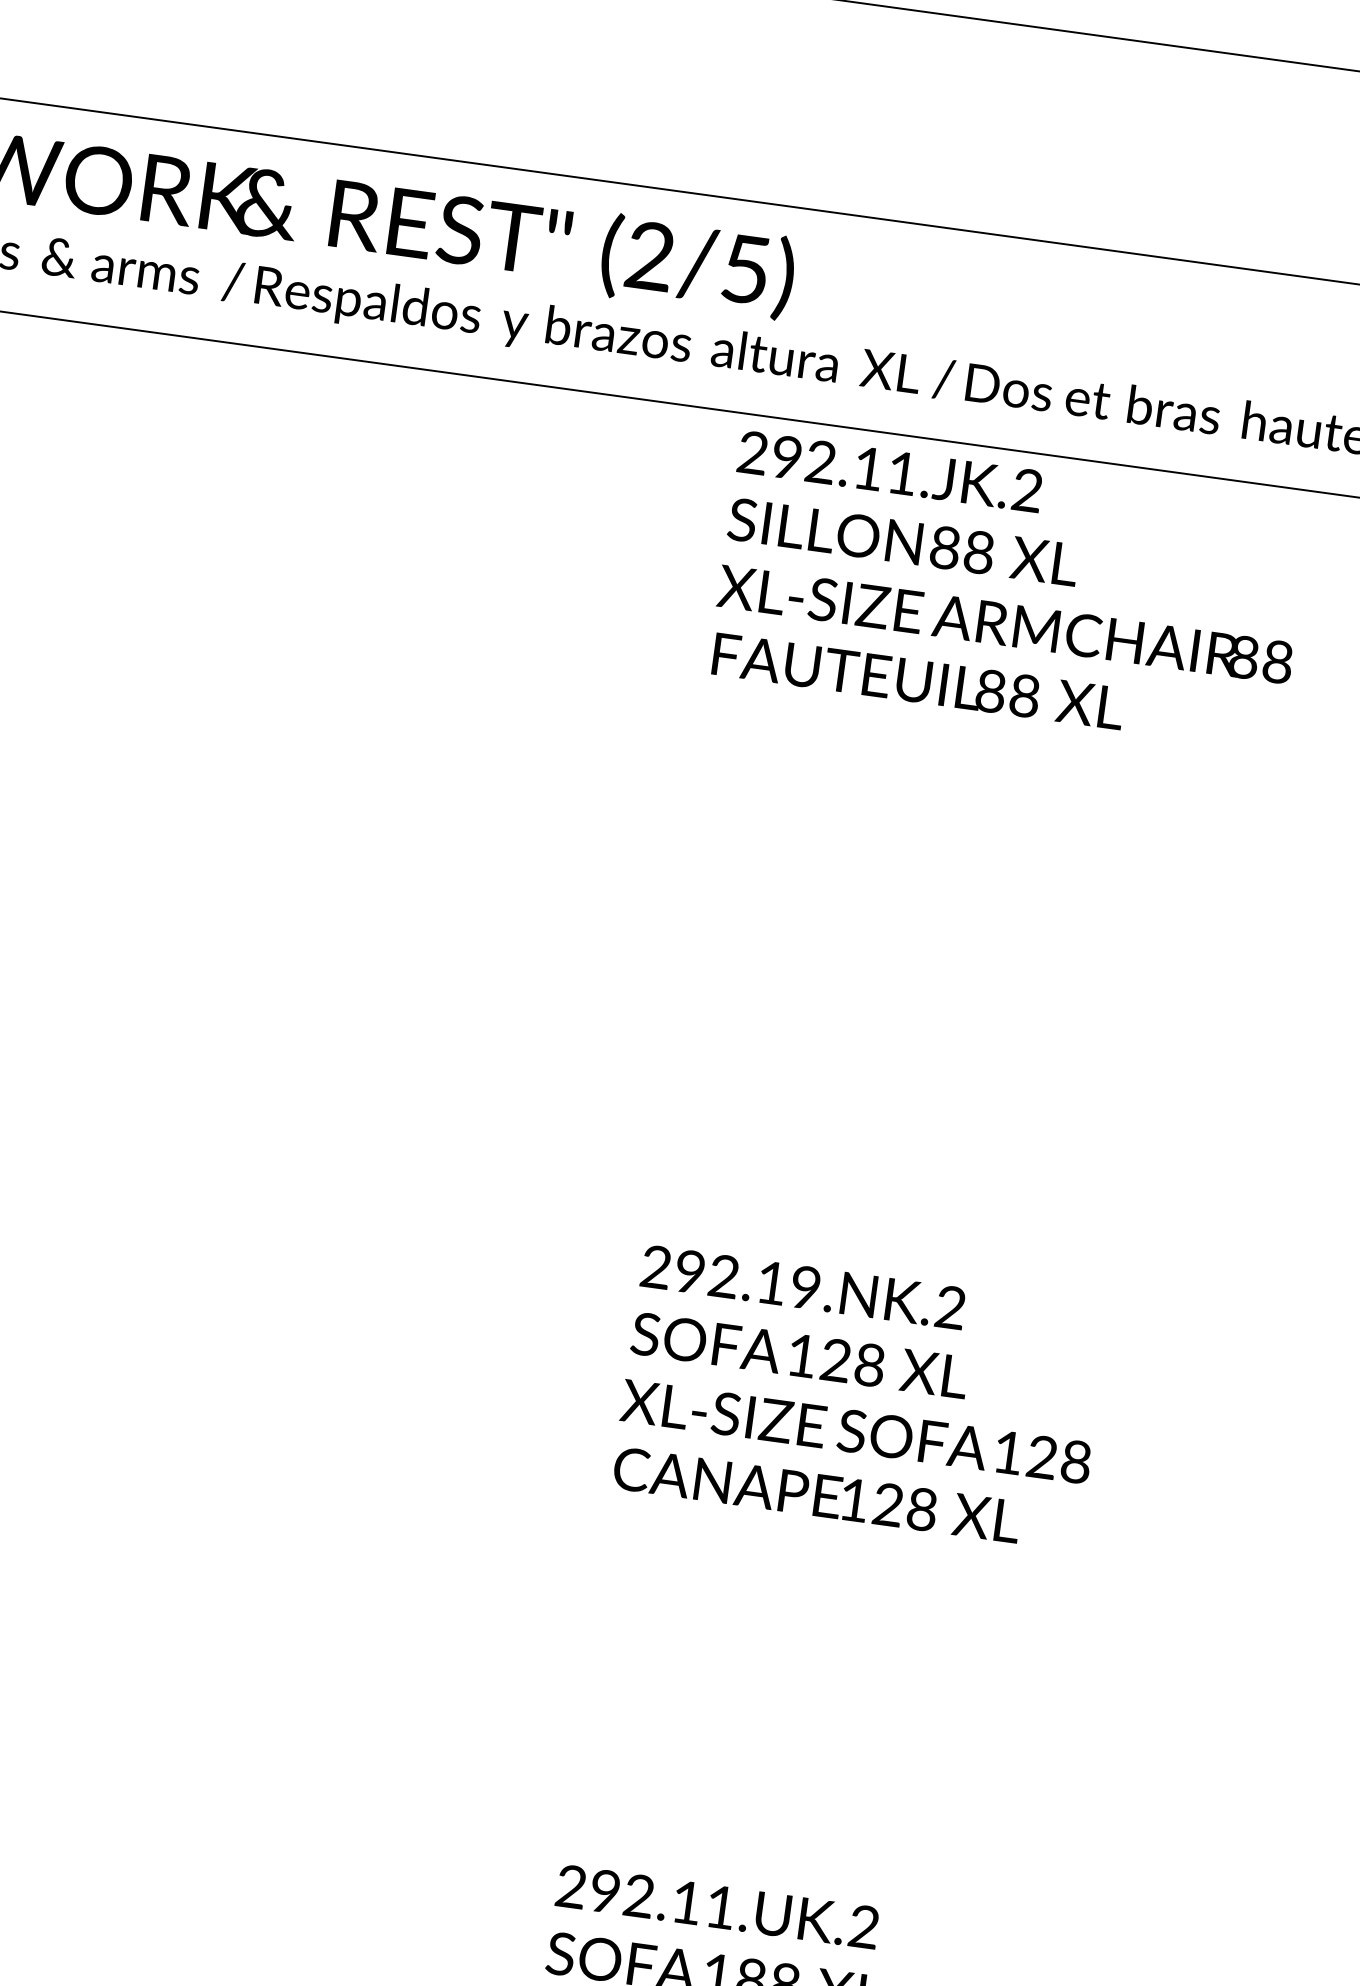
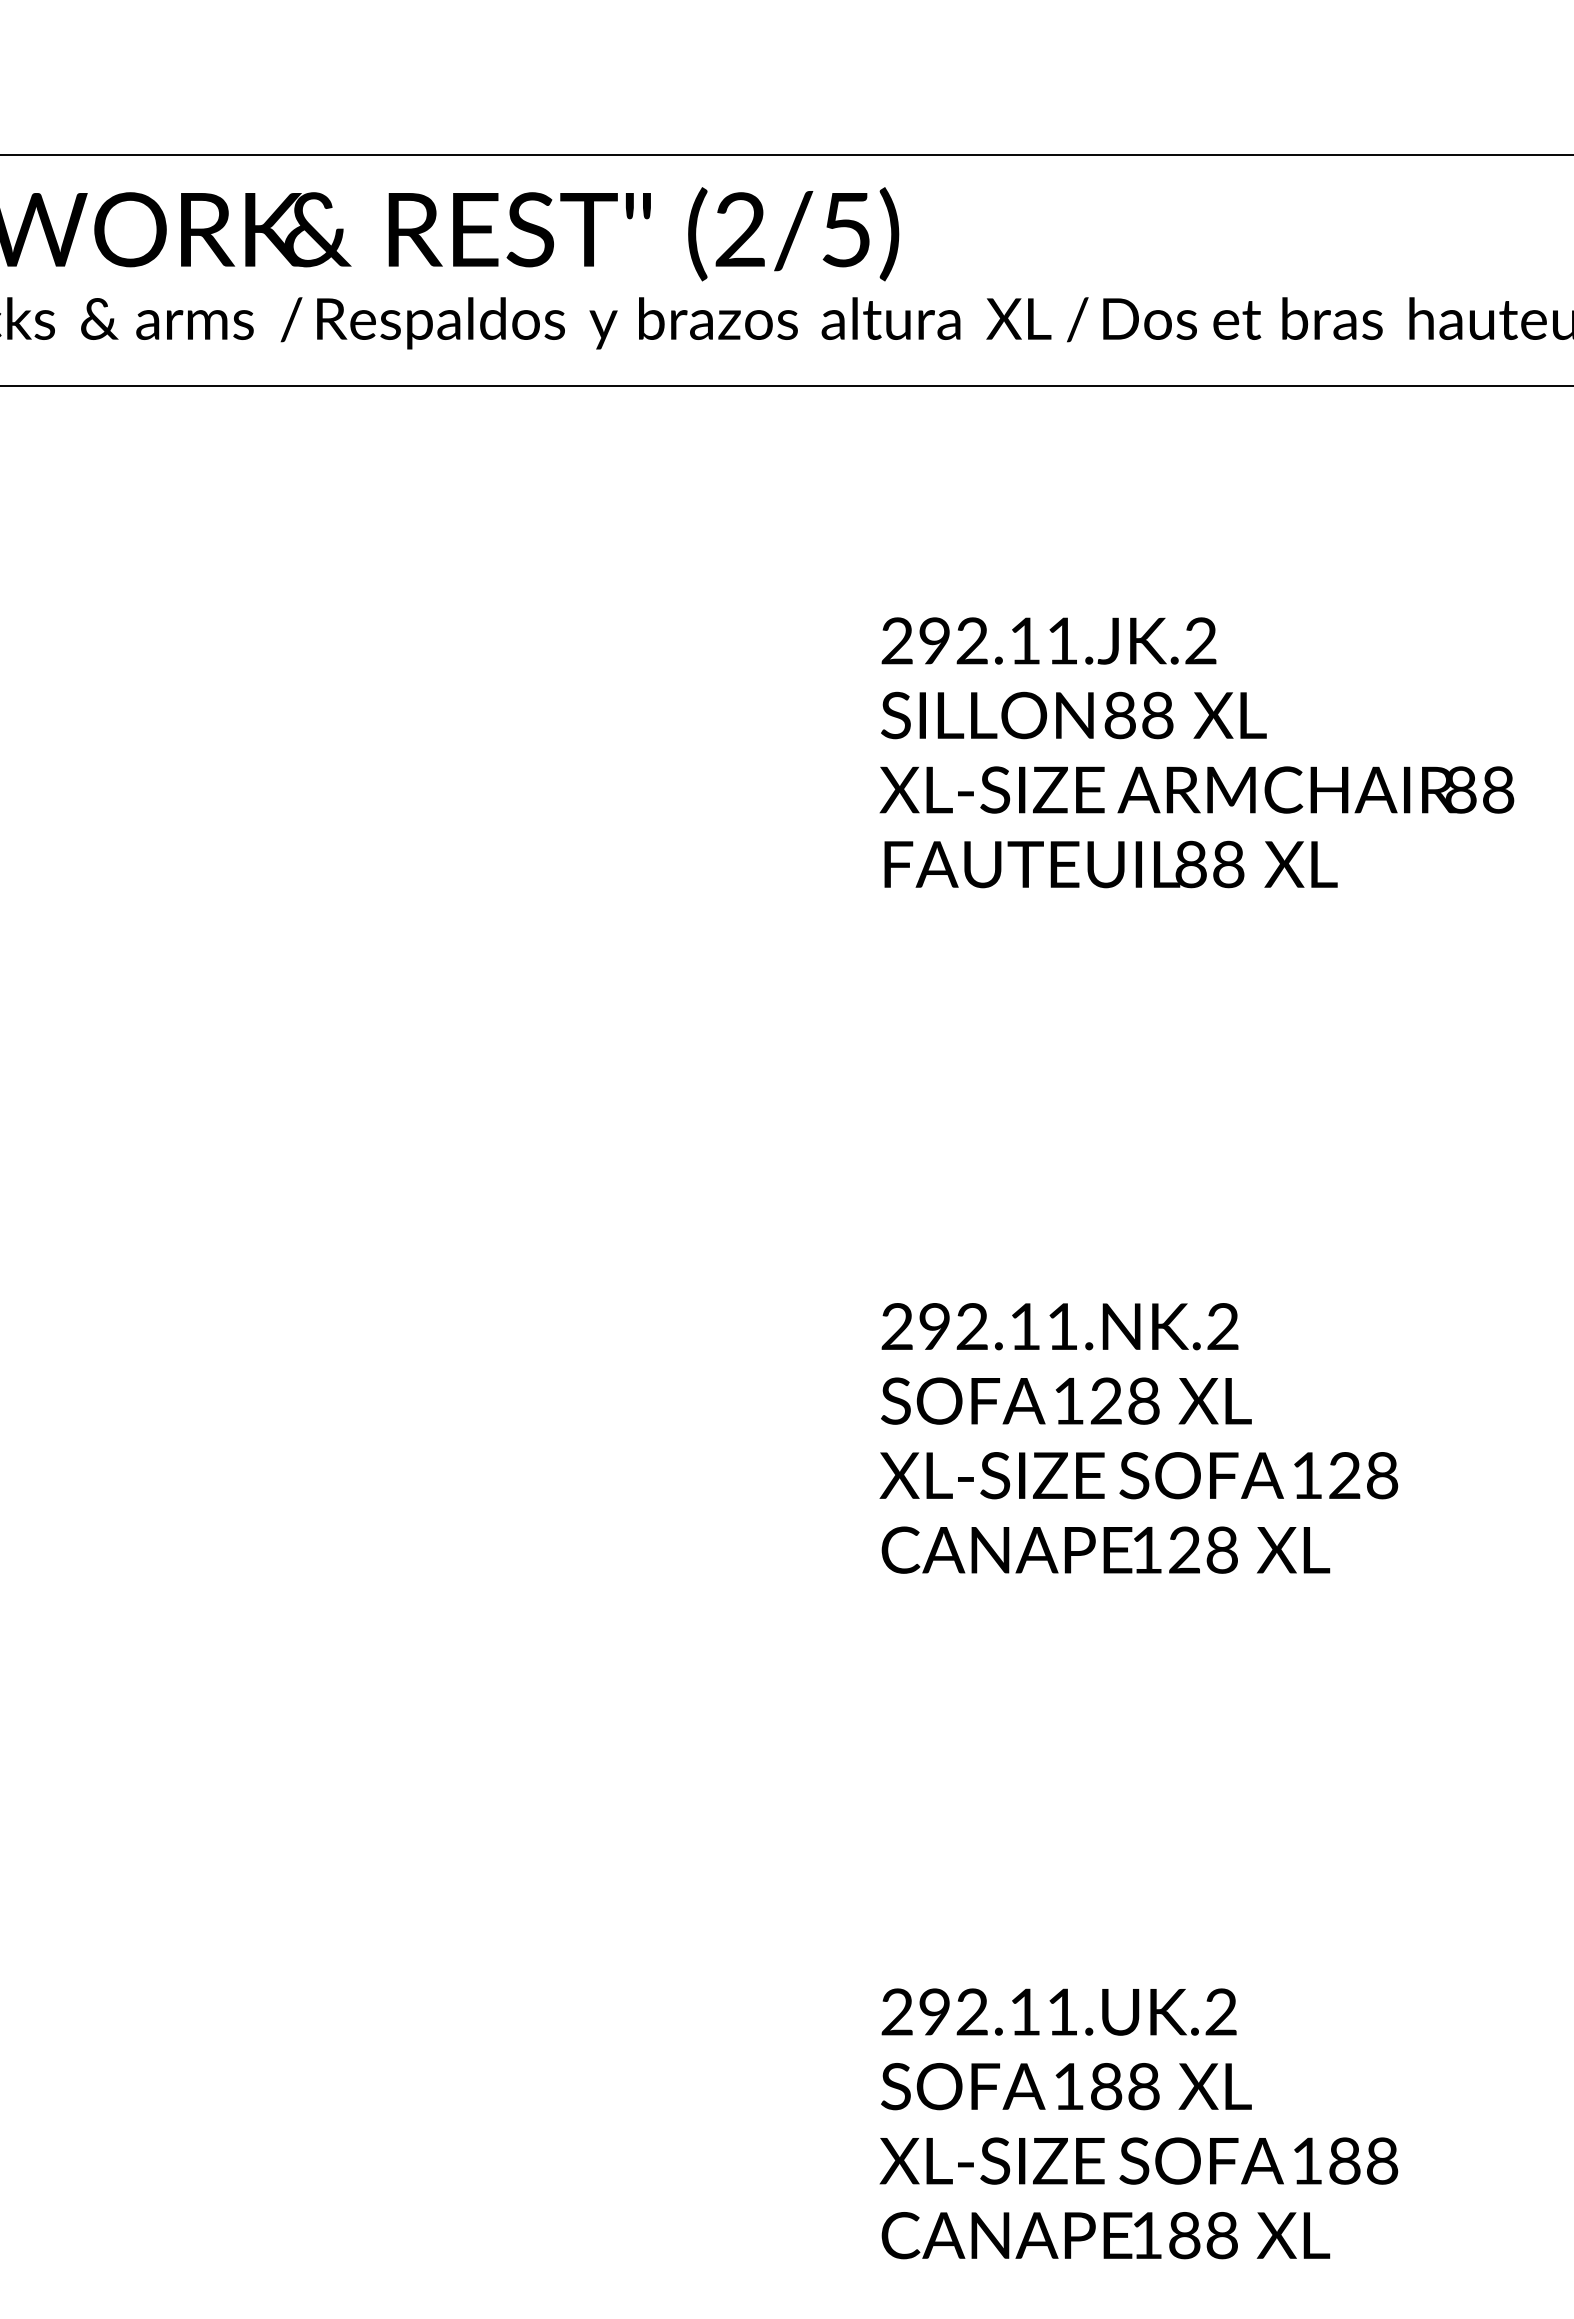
text: (1009, 590) -> (1196, 752), moved
text: (805, 1287) -> (1062, 1326), 292.19.NK.2 -> 292.11.NK.2

